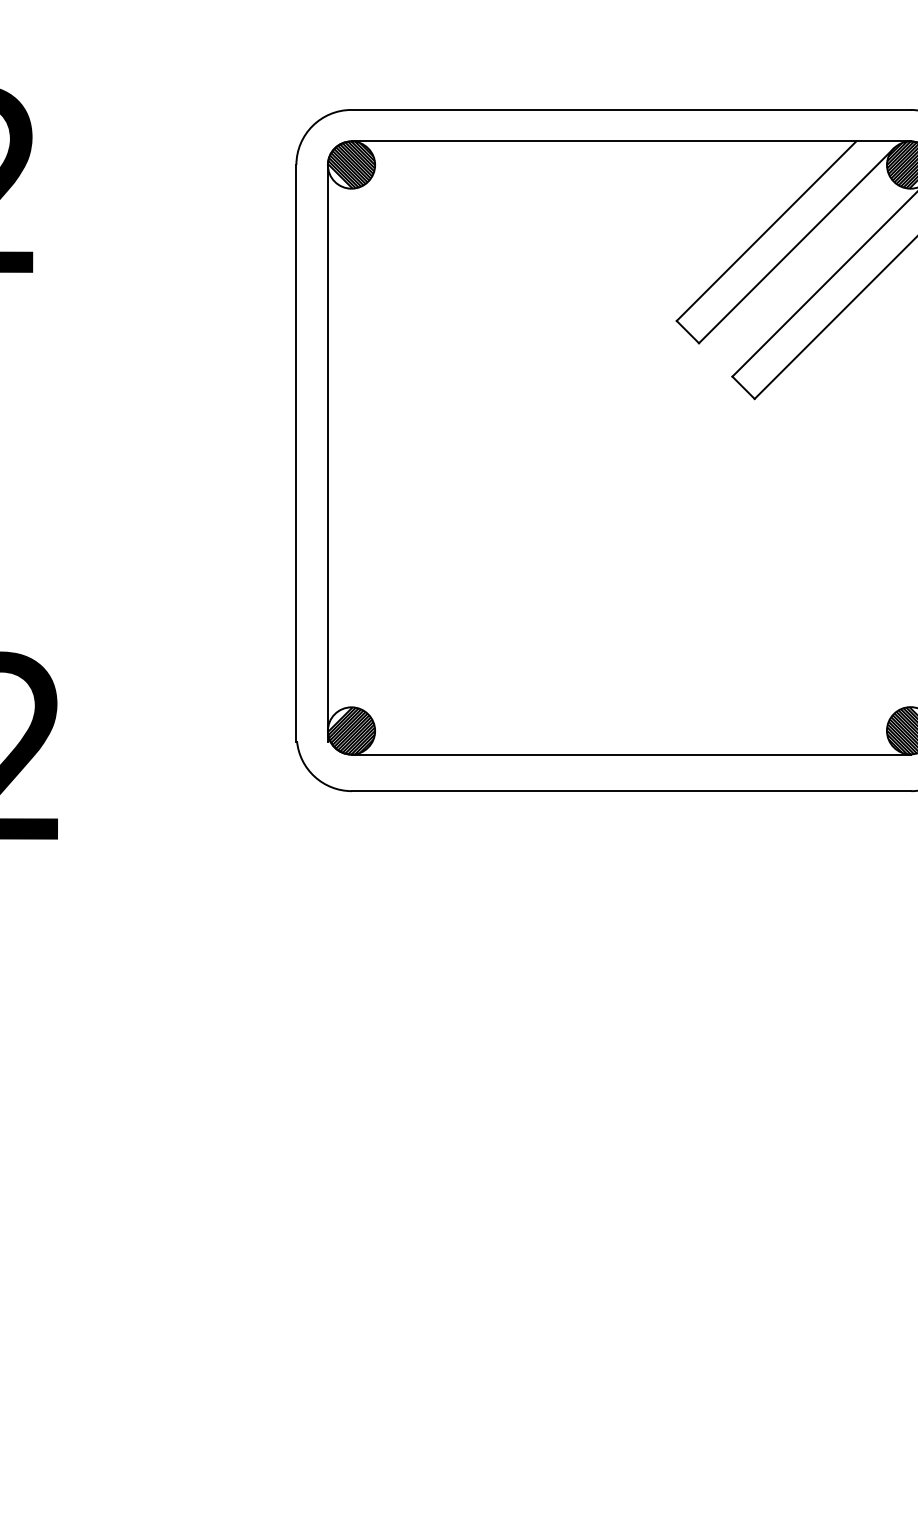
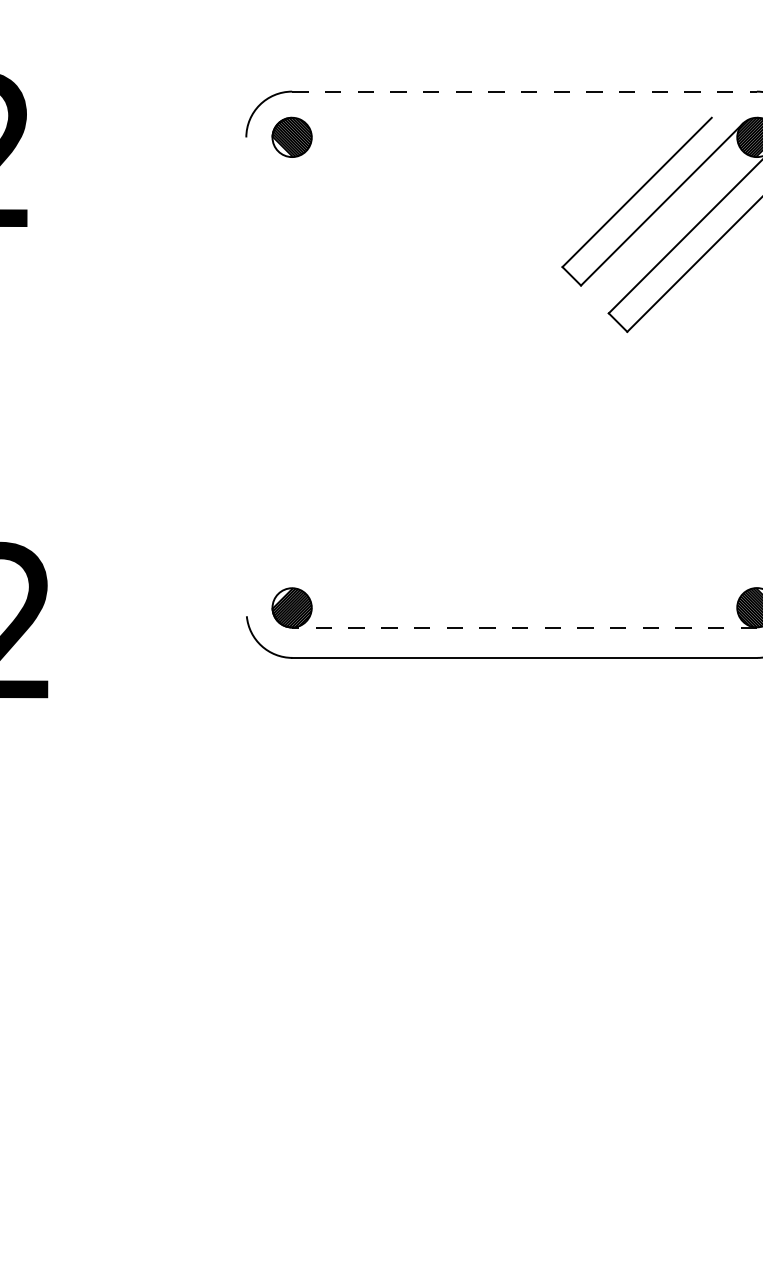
line: (631, 109) -> (524, 91), solid -> dashed
line: (630, 141) -> (524, 117), removed
line: (296, 453) -> (246, 377), removed
line: (327, 453) -> (272, 377), removed
line: (631, 754) -> (524, 627), solid -> dashed

